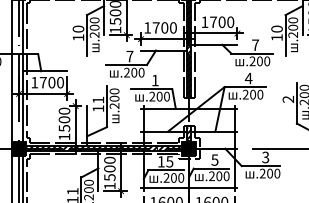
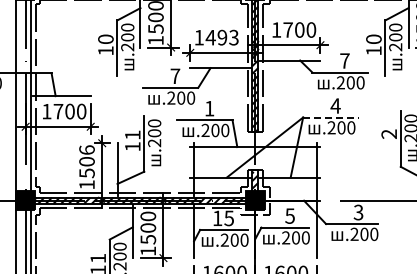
text: (164, 27) -> (221, 37), 1700 -> 1493
line: (244, 87) -> (330, 117), solid -> dashed
text: (64, 110) -> (86, 149), 1500 -> 1506
line: (189, 188) -> (255, 254), removed

